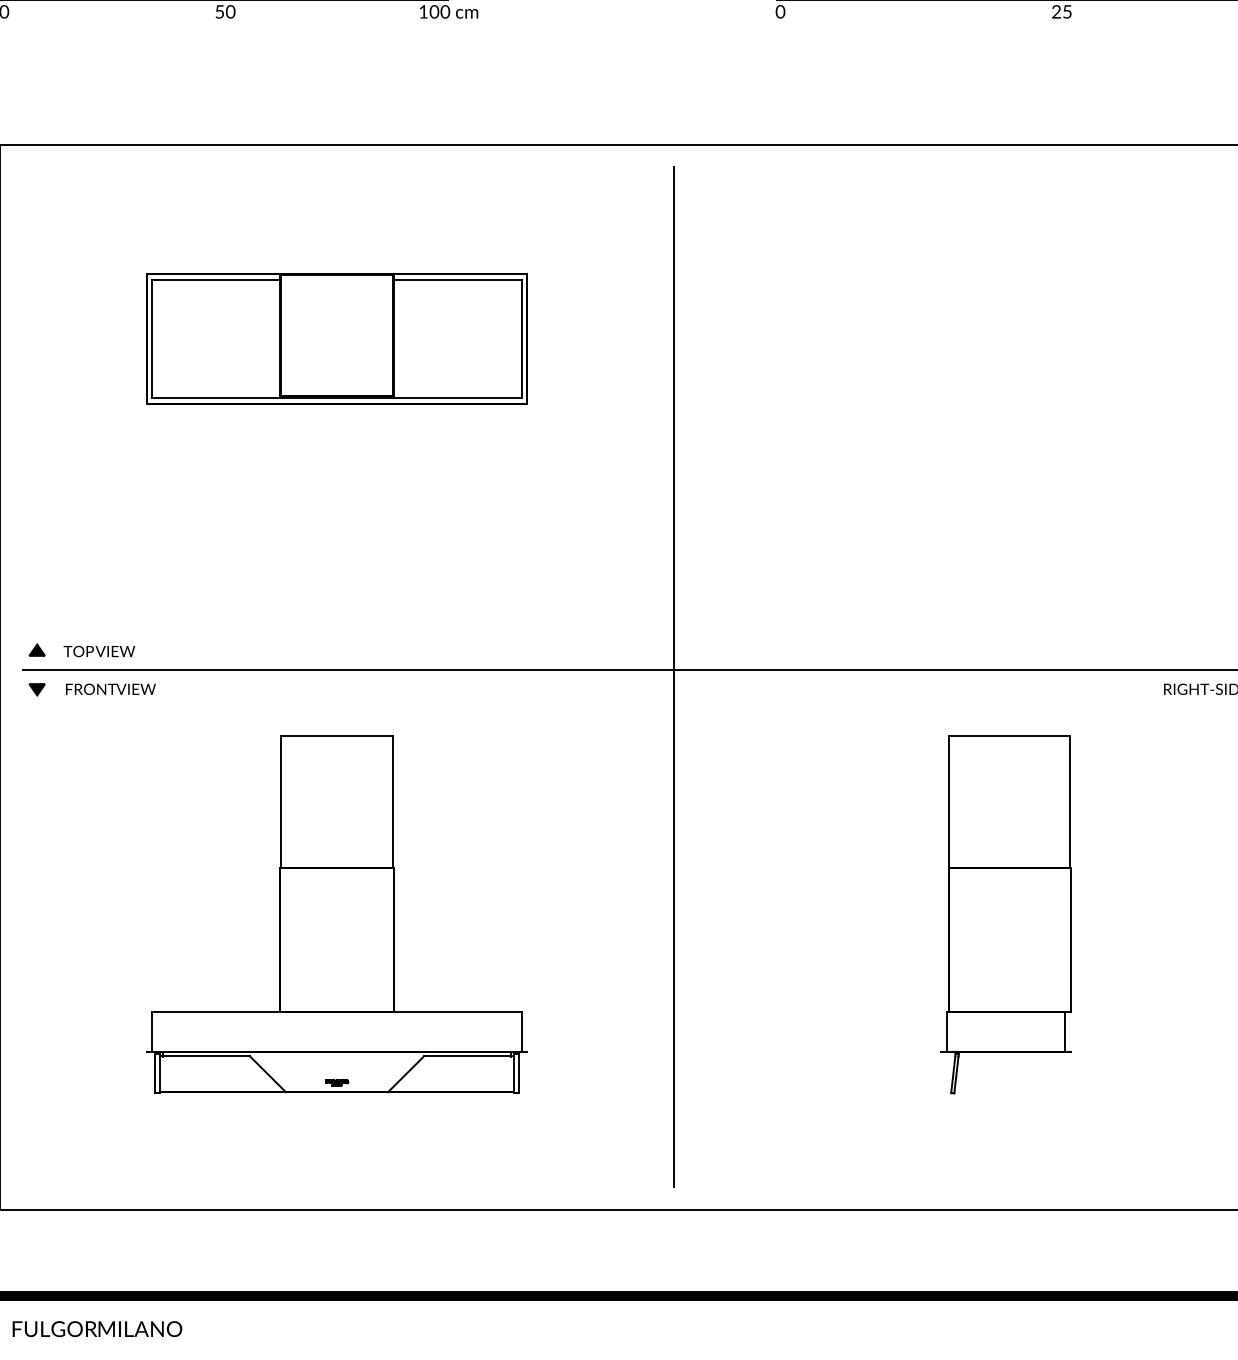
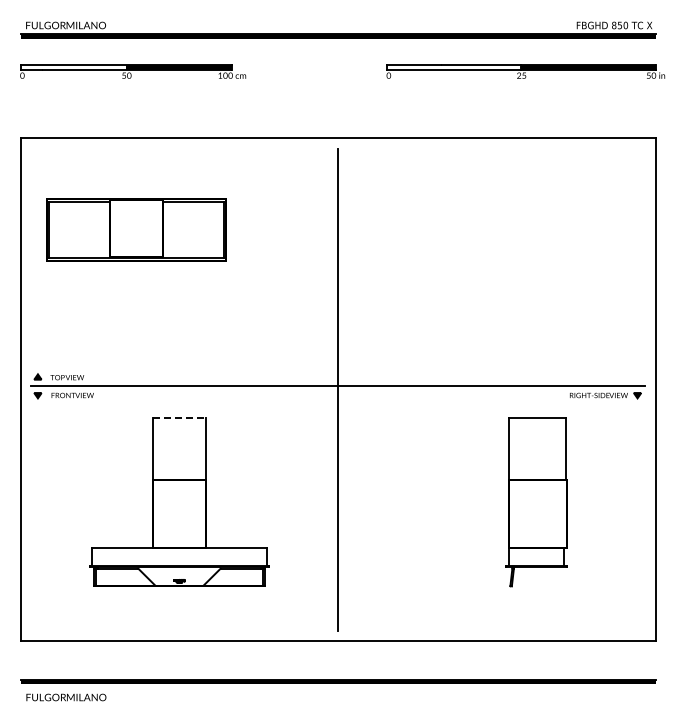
part: (337, 337) -> (136, 229), moved
line: (337, 735) -> (179, 417), solid -> dashed
part: (1006, 916) -> (536, 502), moved

